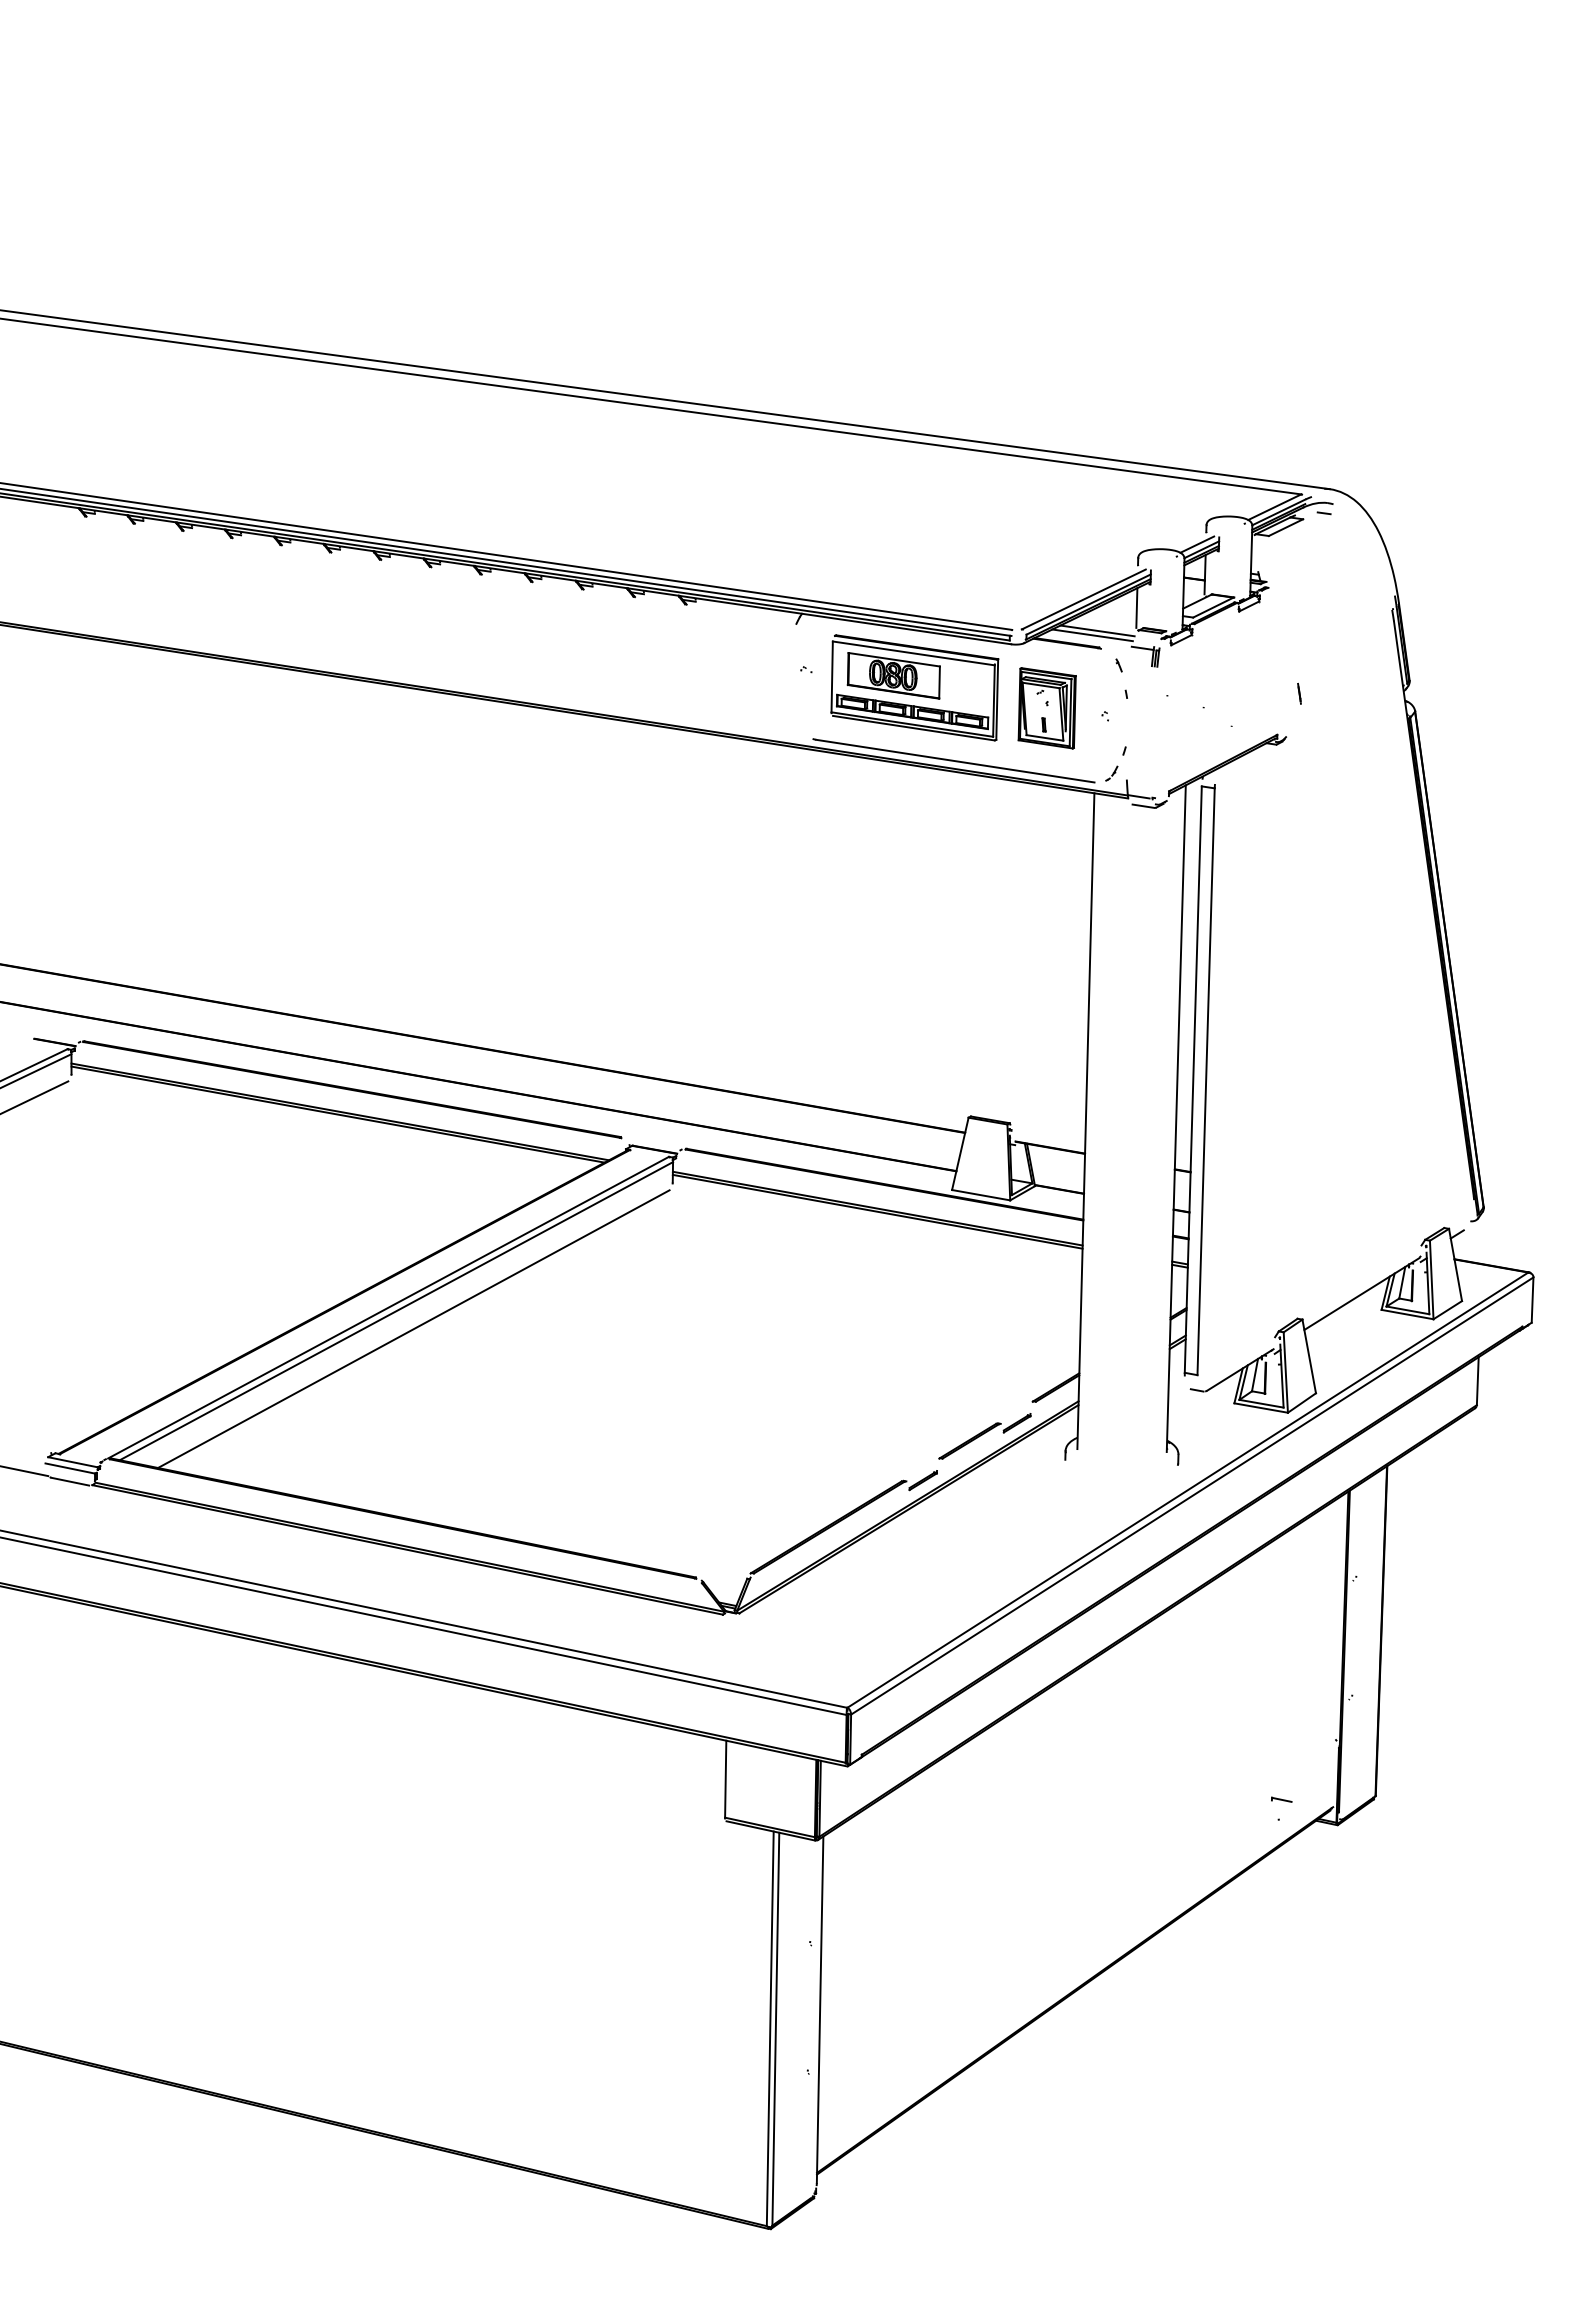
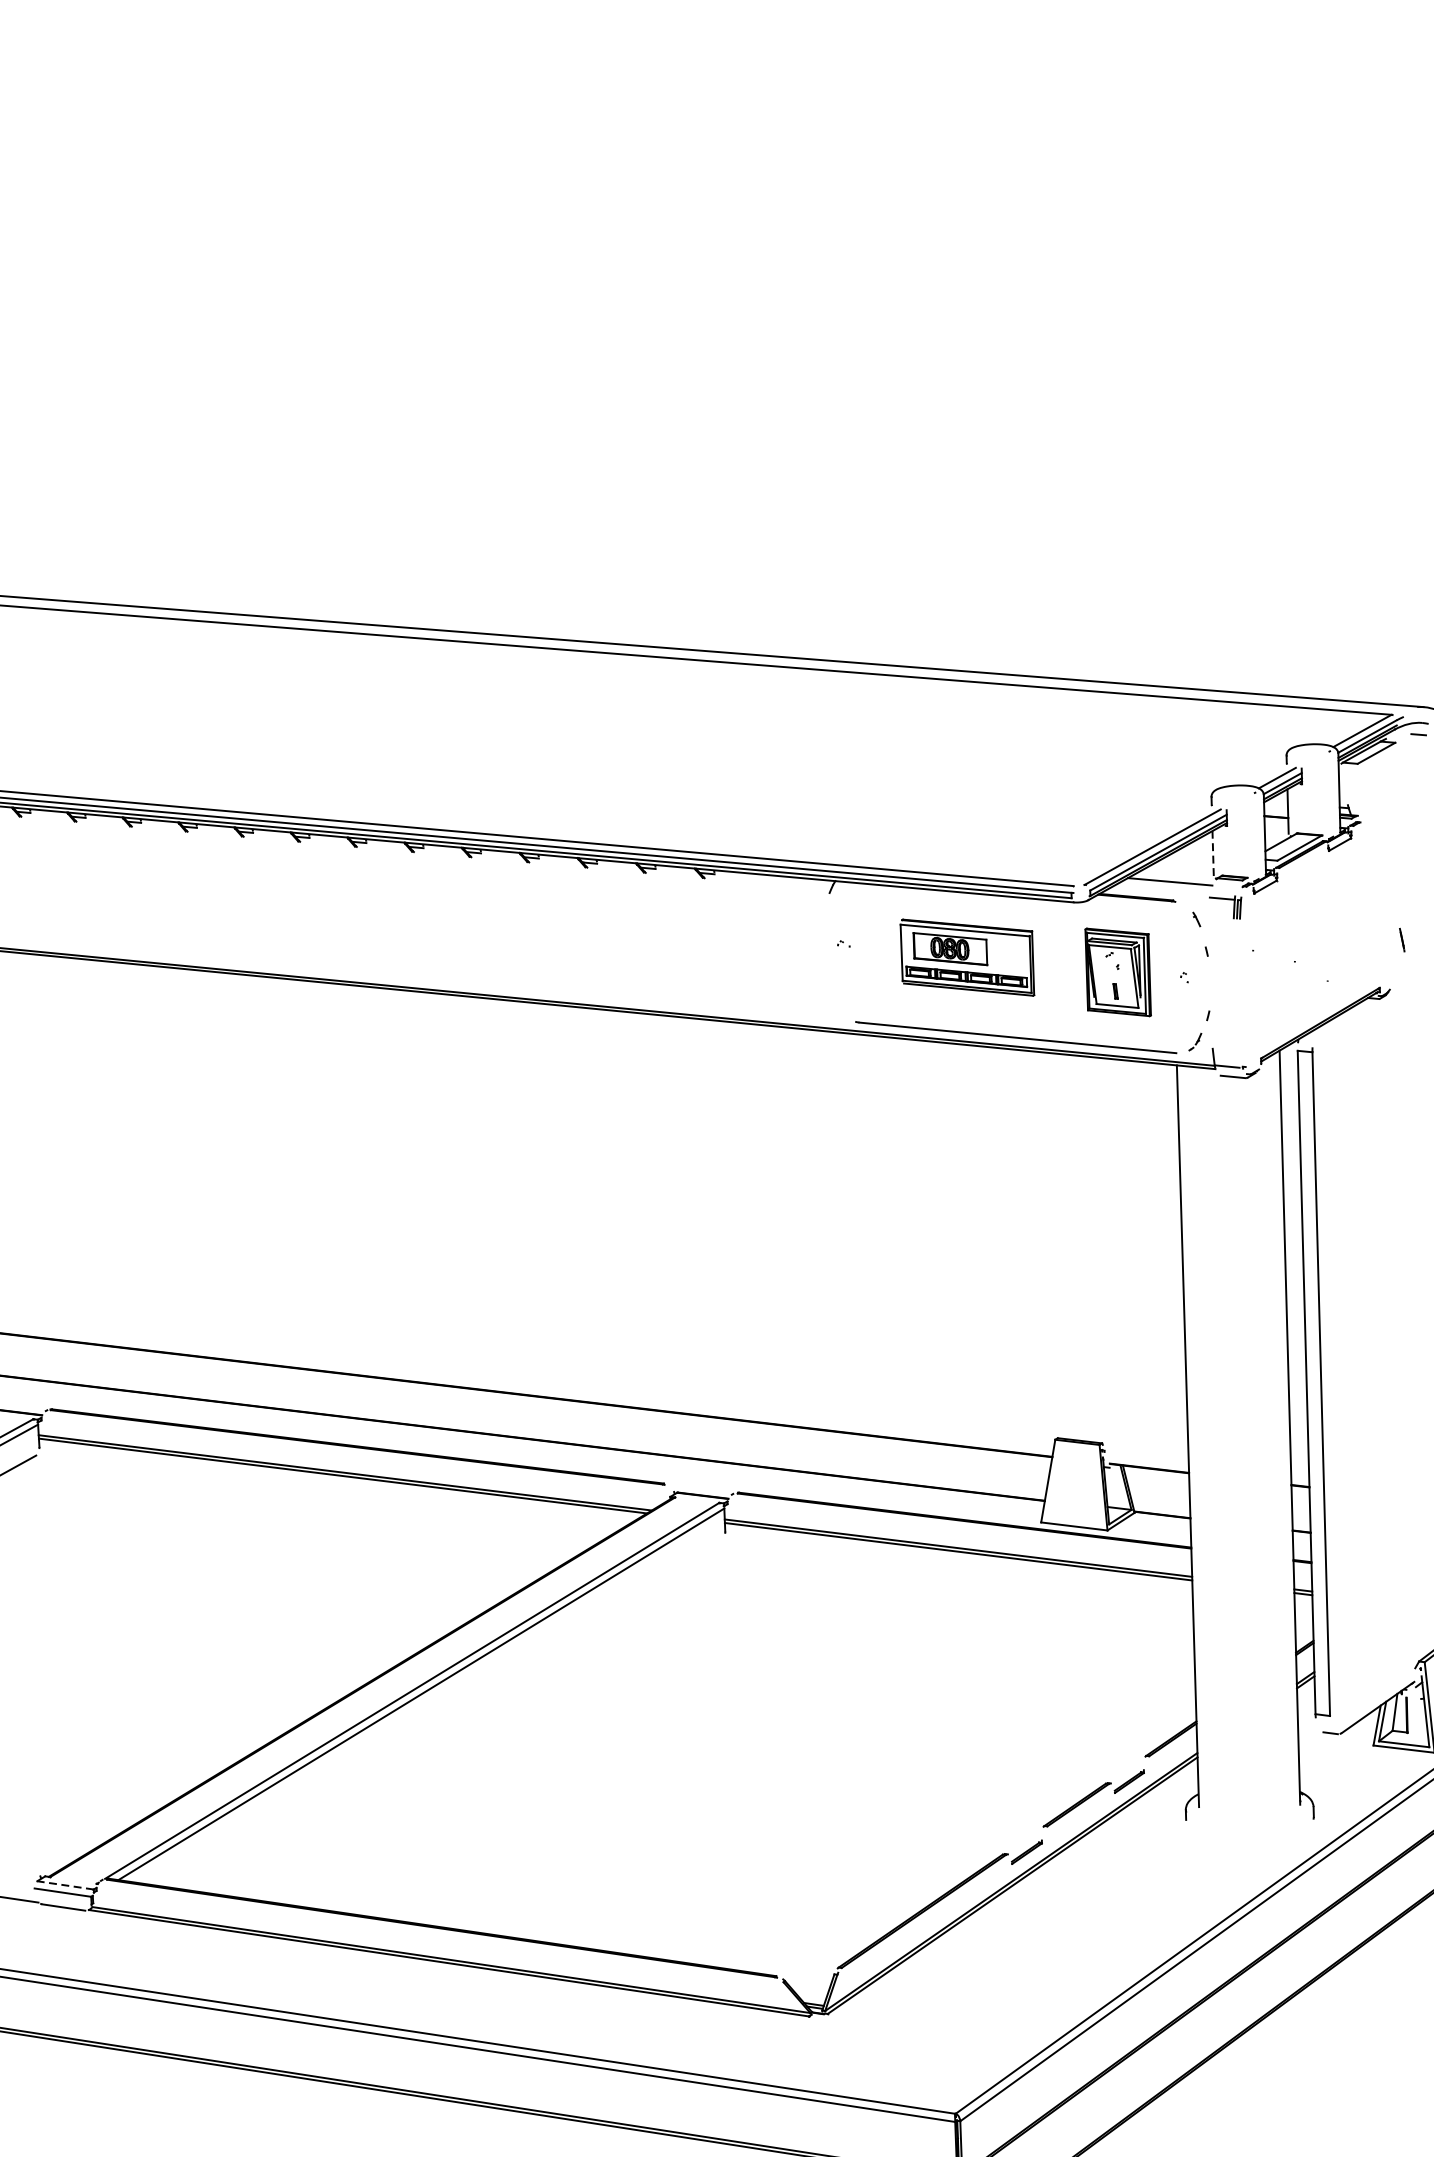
line: (1136, 608) -> (1212, 854), solid -> dashed
line: (1092, 635) -> (1164, 887), removed
part: (914, 687) -> (967, 957), size x0.7
line: (413, 1329) -> (441, 1713), removed
line: (72, 1462) -> (65, 1885), solid -> dashed

